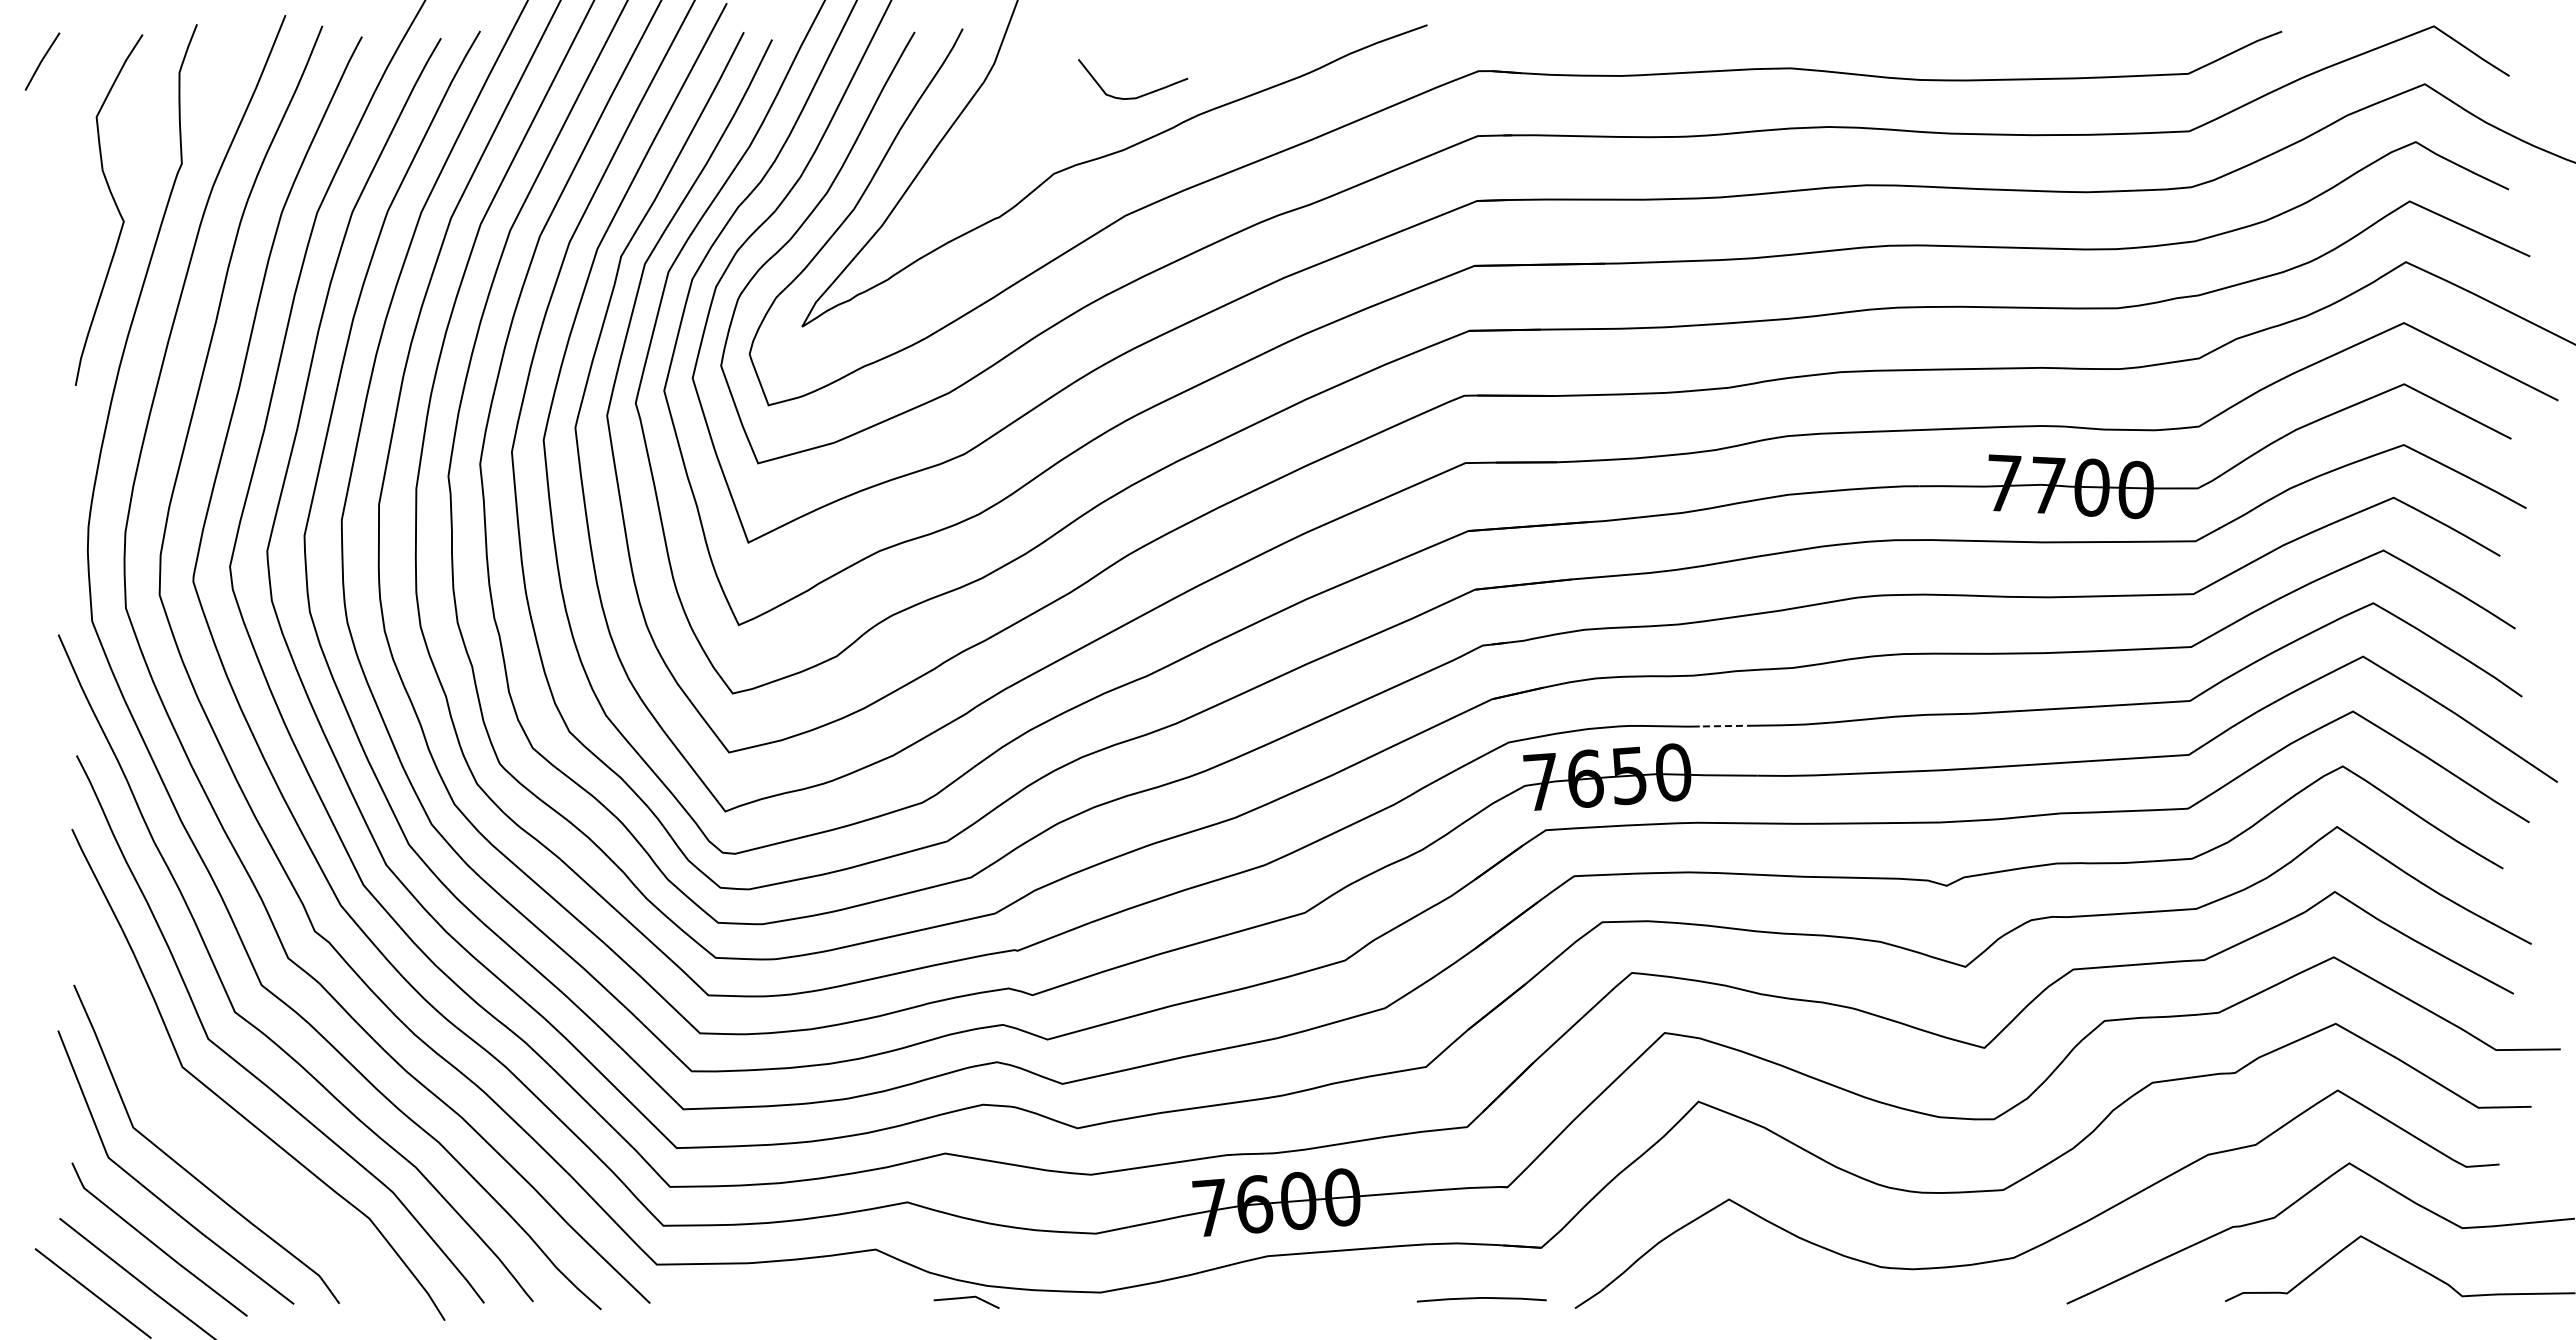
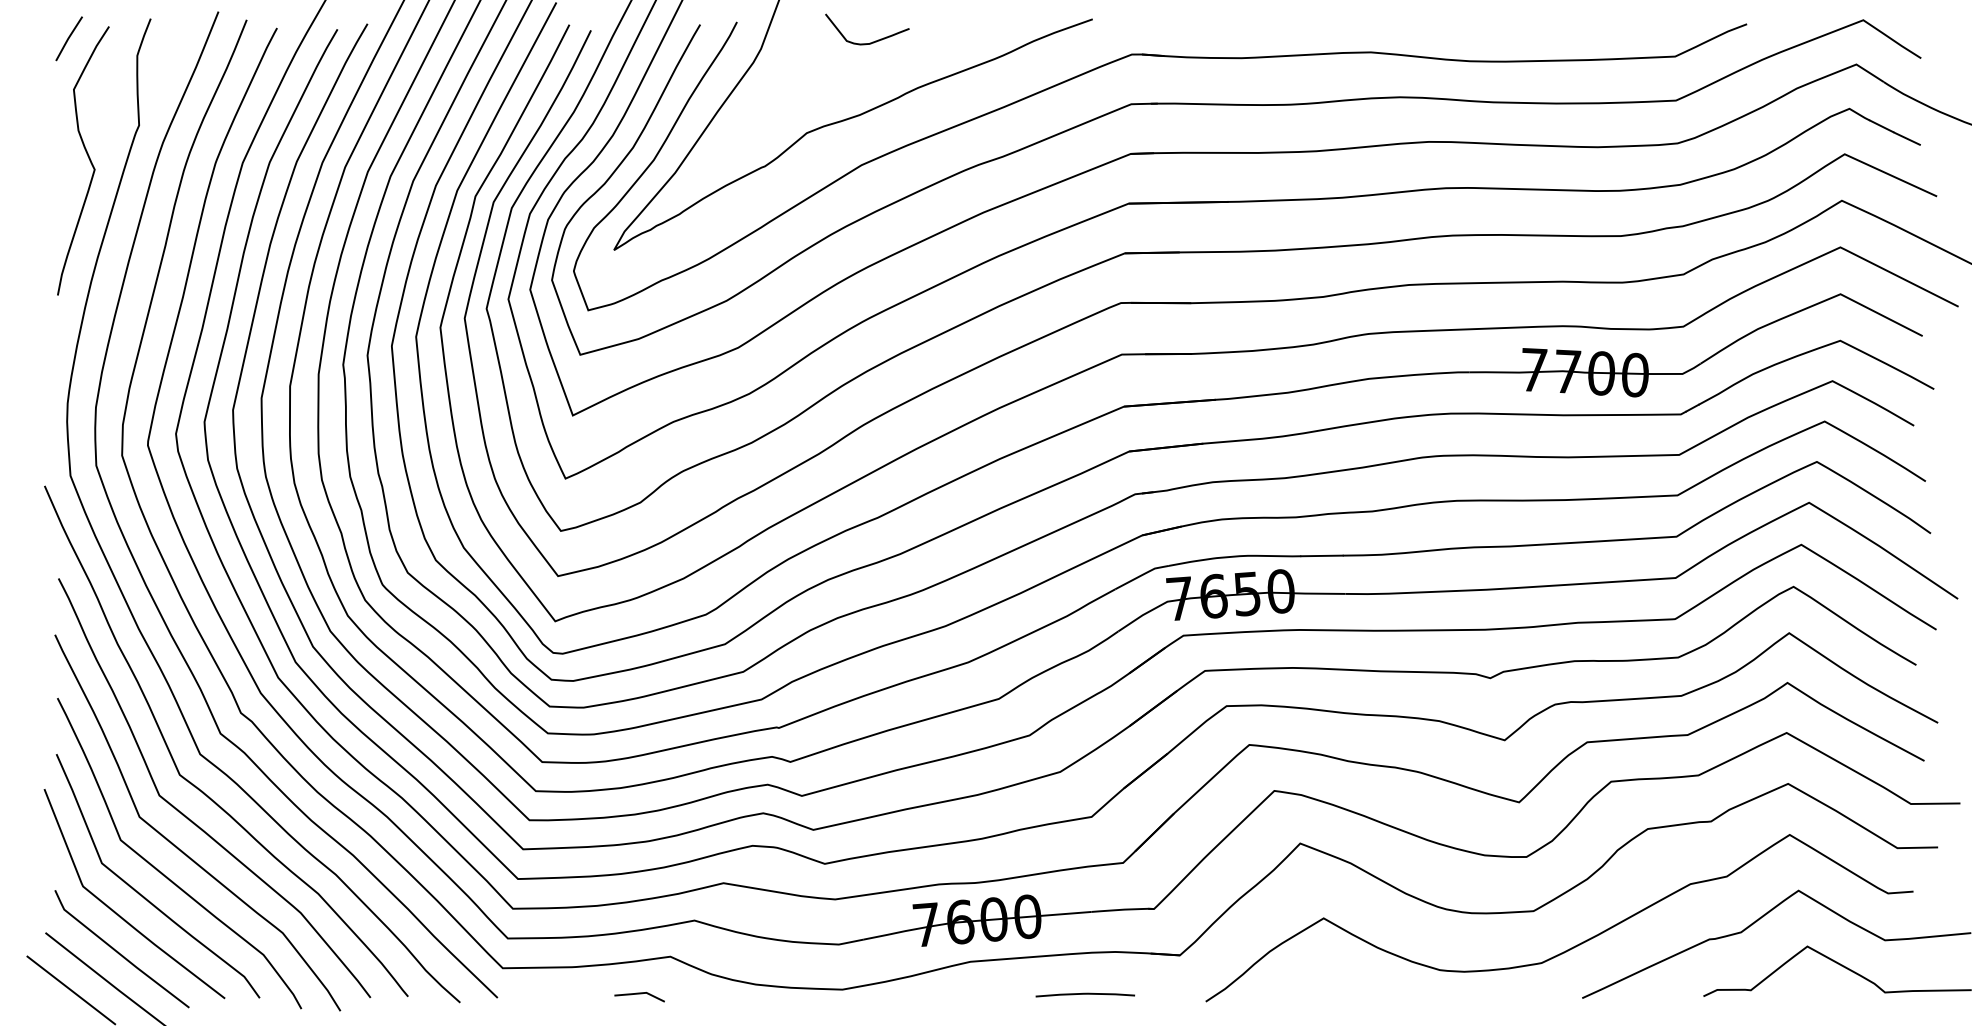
line: (42, 61) -> (69, 38), moved
curve: (1140, 95) -> (873, 41), moved
line: (1726, 726) -> (1321, 556), dashed -> solid
curve: (215, 1142) -> (164, 874), added
line: (966, 1298) -> (639, 994), moved
curve: (1481, 1298) -> (1085, 994), moved

